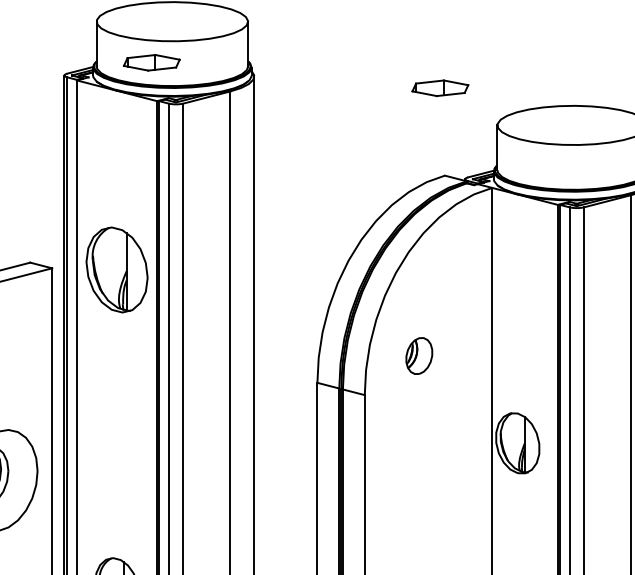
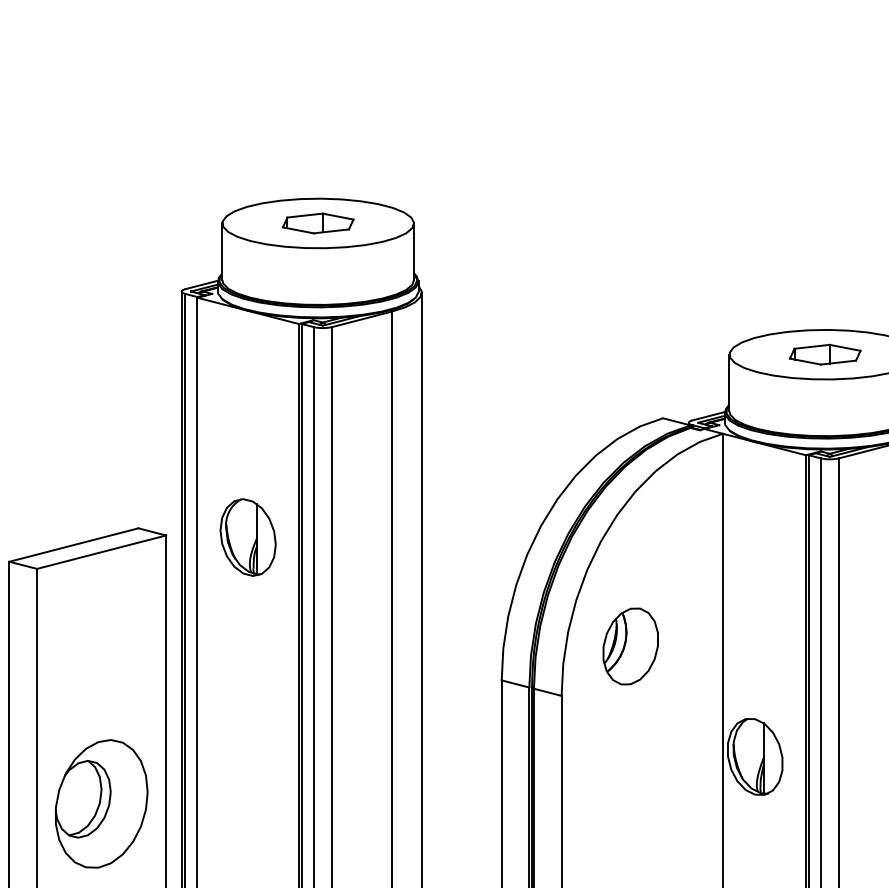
part: (151, 62) -> (317, 223), moved
part: (440, 88) -> (825, 354), moved
part: (116, 269) -> (247, 537), size x0.71
part: (419, 356) -> (630, 646), size x1.67

